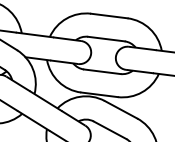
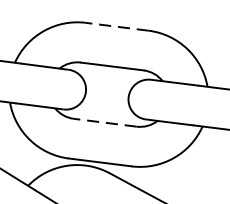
line: (108, 15) -> (115, 25), solid -> dashed
line: (101, 71) -> (103, 122), solid -> dashed

